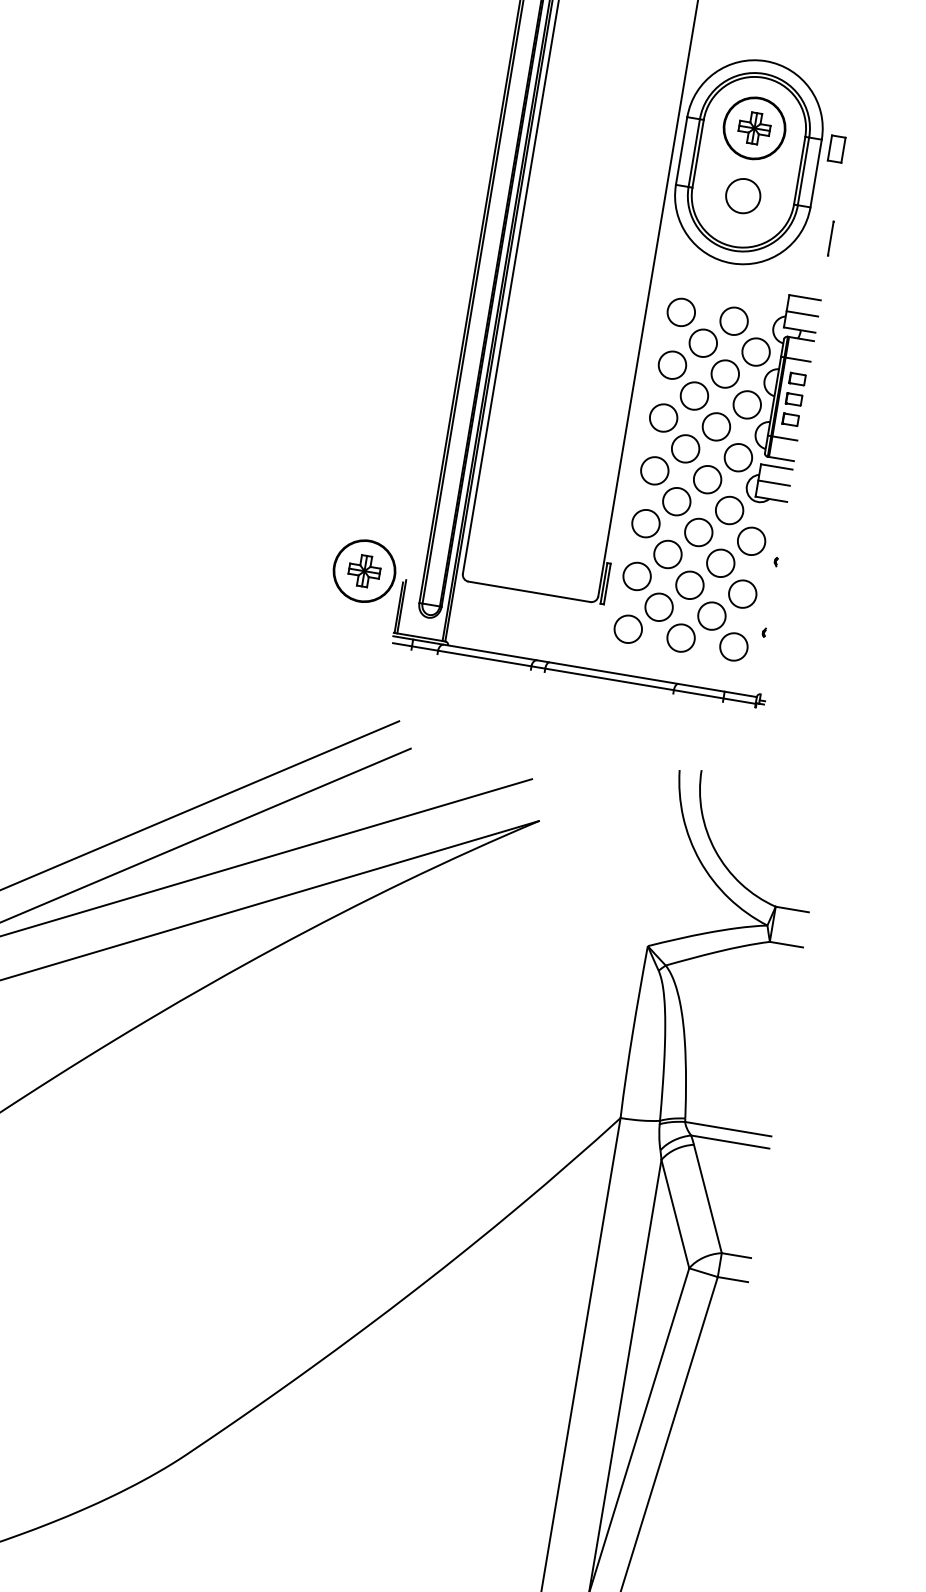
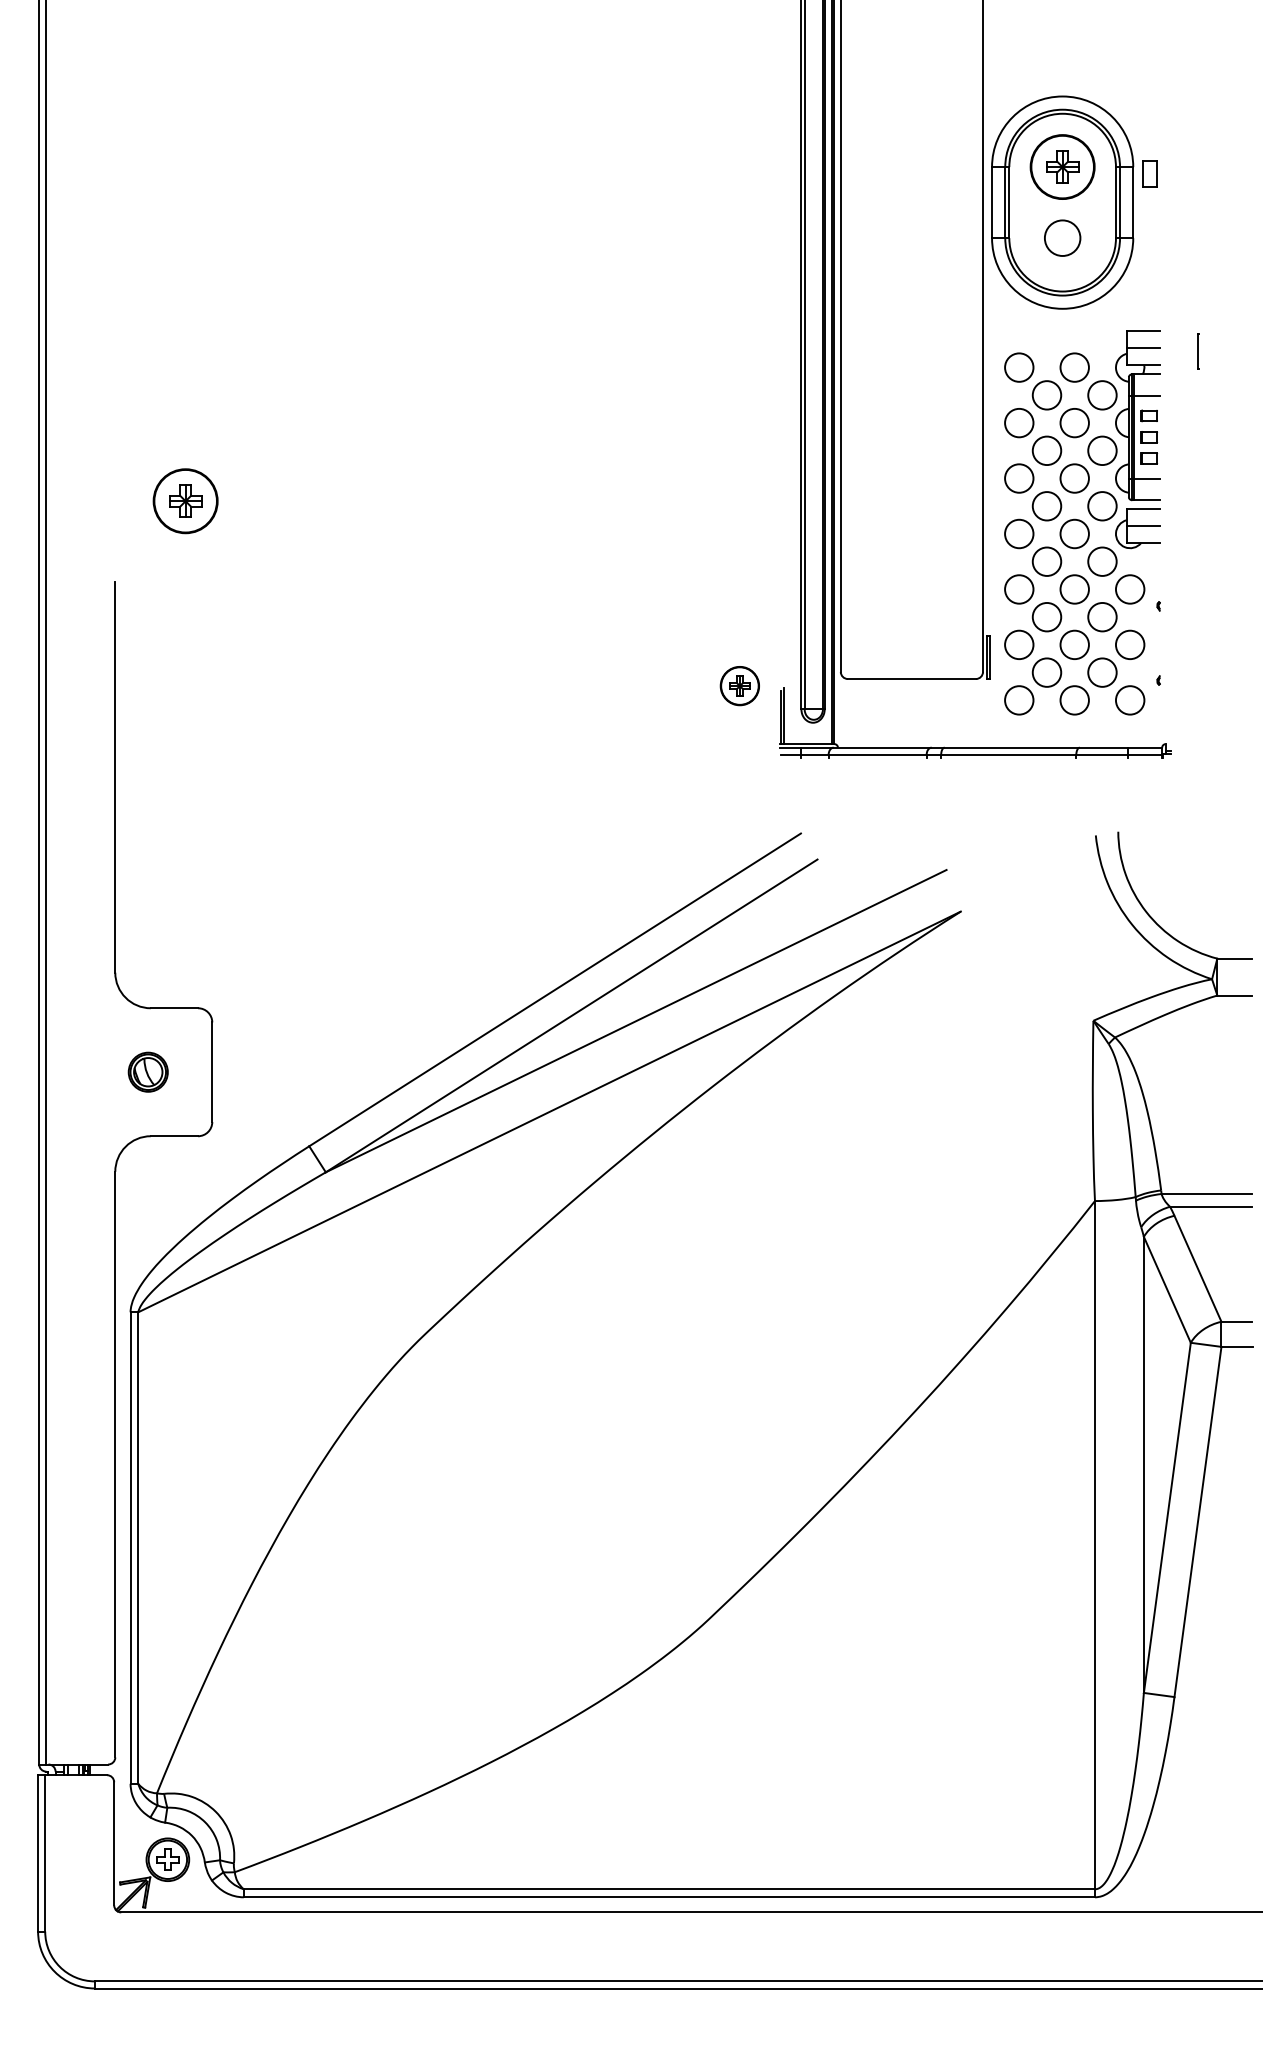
line: (830, 238) -> (1198, 351), moved
part: (364, 570) -> (739, 685), size x0.6

